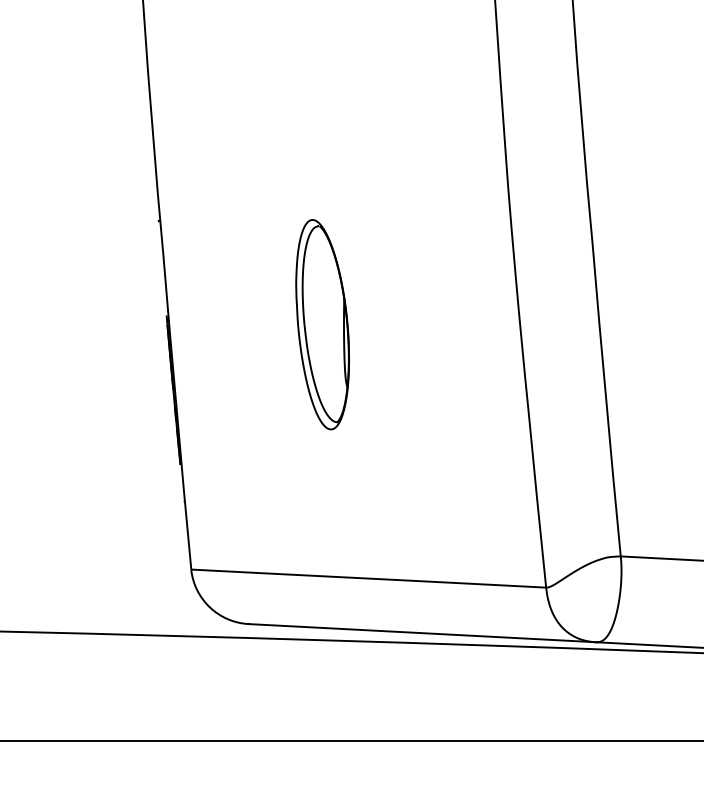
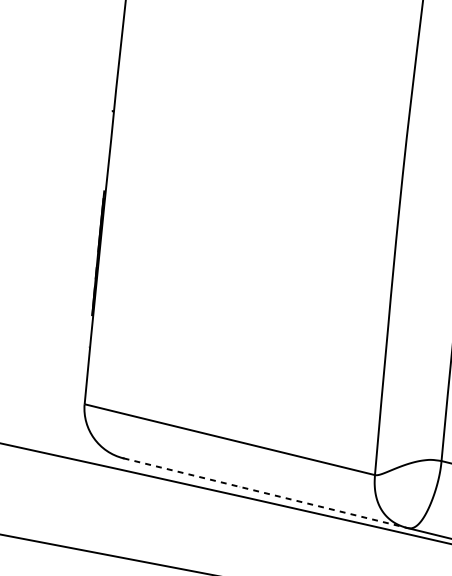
part: (322, 324) -> (231, 222), removed
line: (423, 633) -> (266, 493), solid -> dashed

